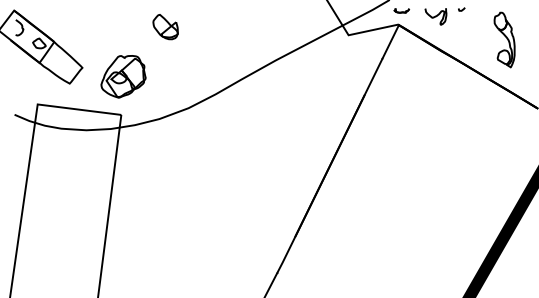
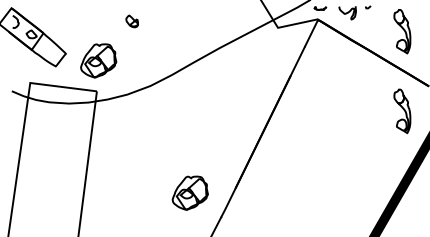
part: (165, 27) -> (132, 21), size x0.6
part: (504, 139) -> (402, 110), added
part: (238, 242) -> (190, 193), added

